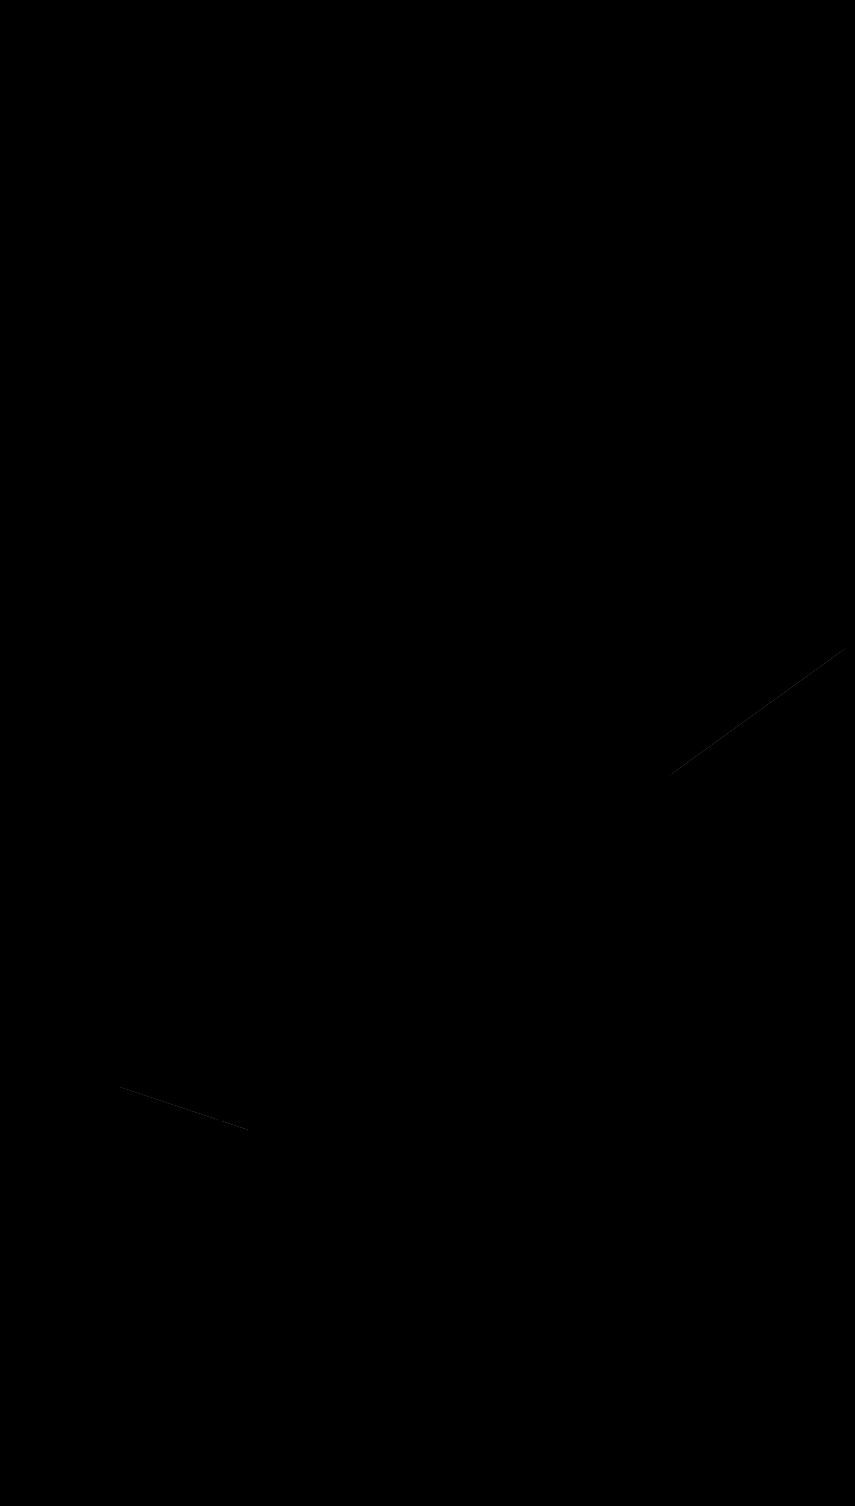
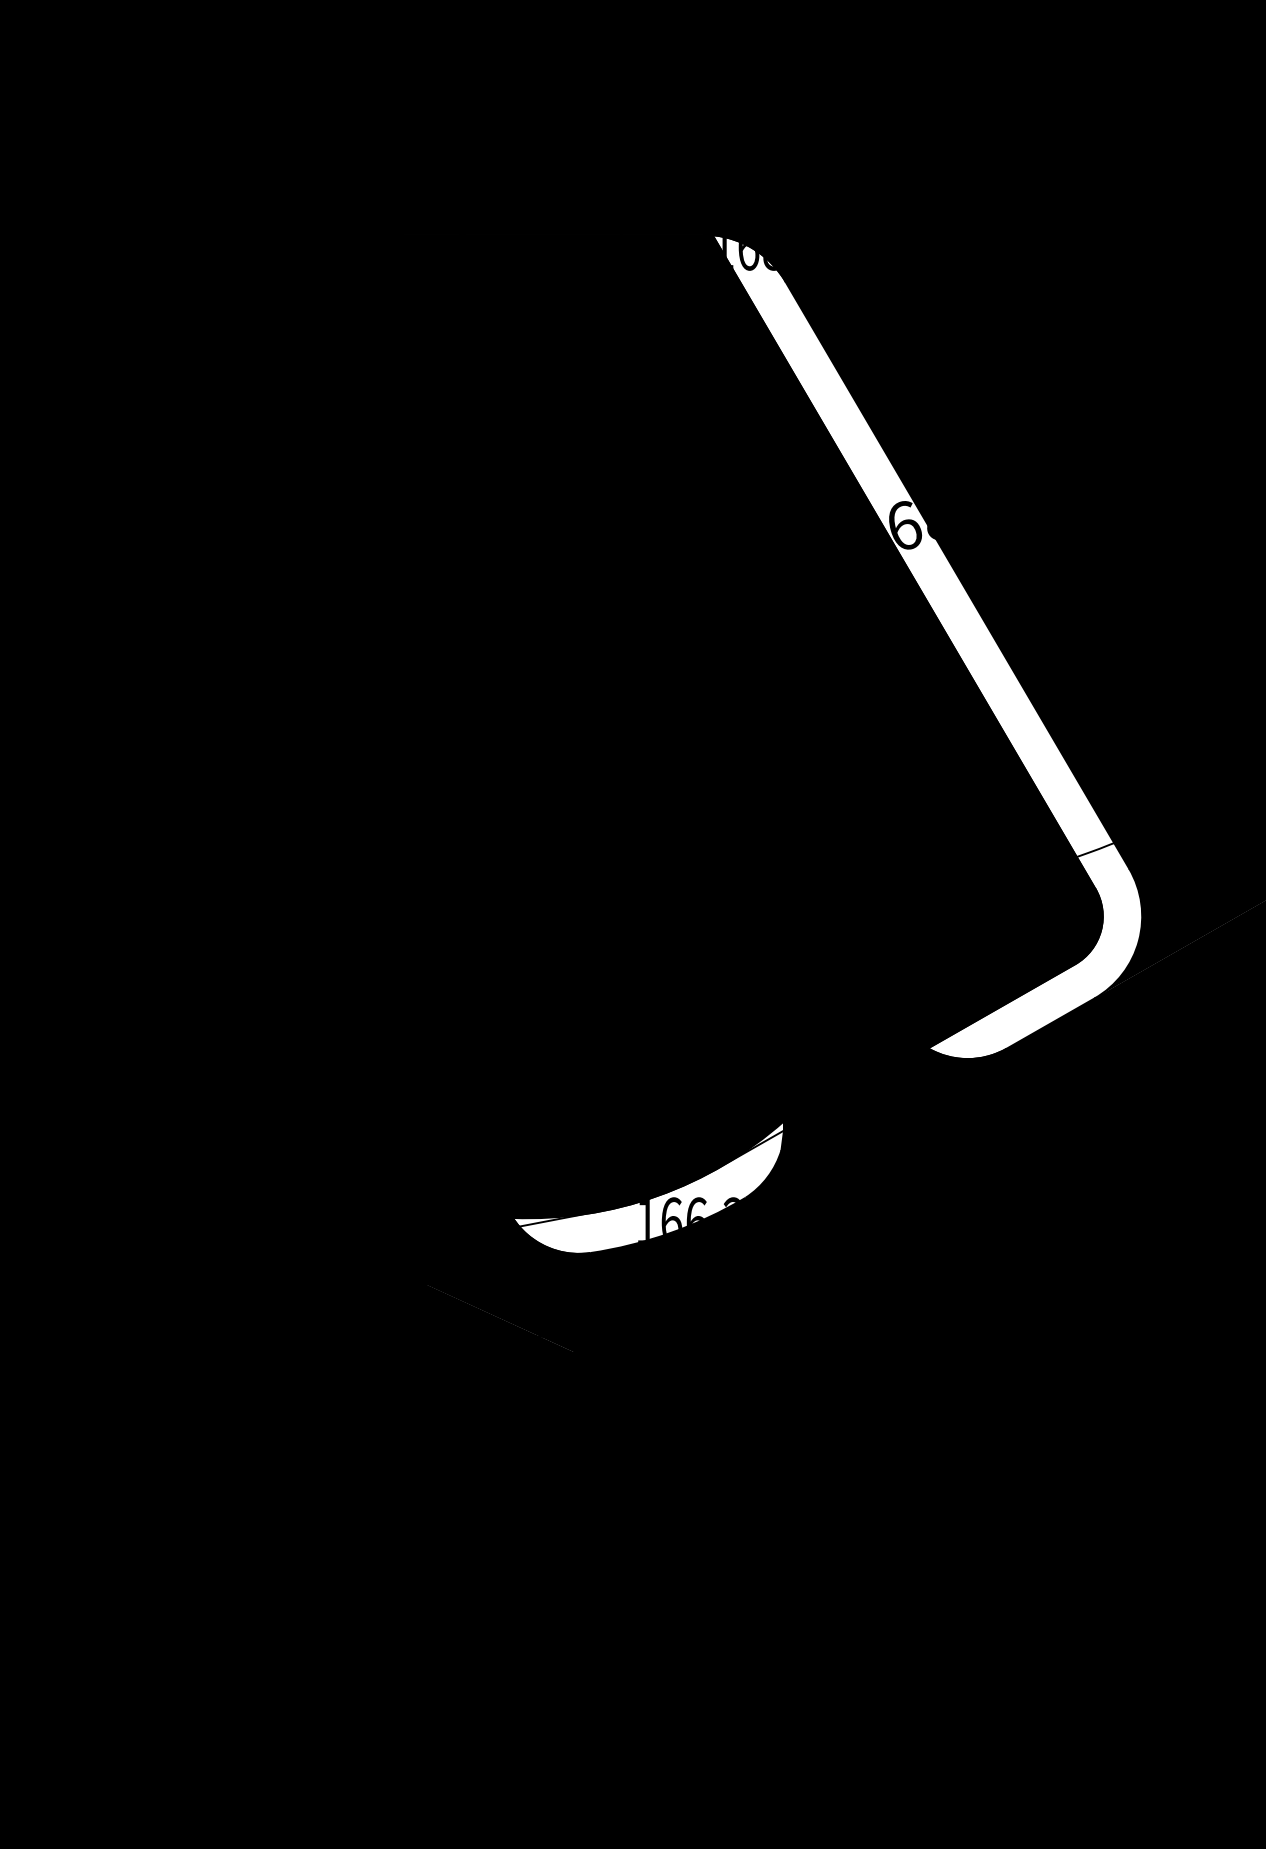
fill: (485, 500) -> (927, 647), removed
fill: (297, 983) -> (648, 1187), removed

